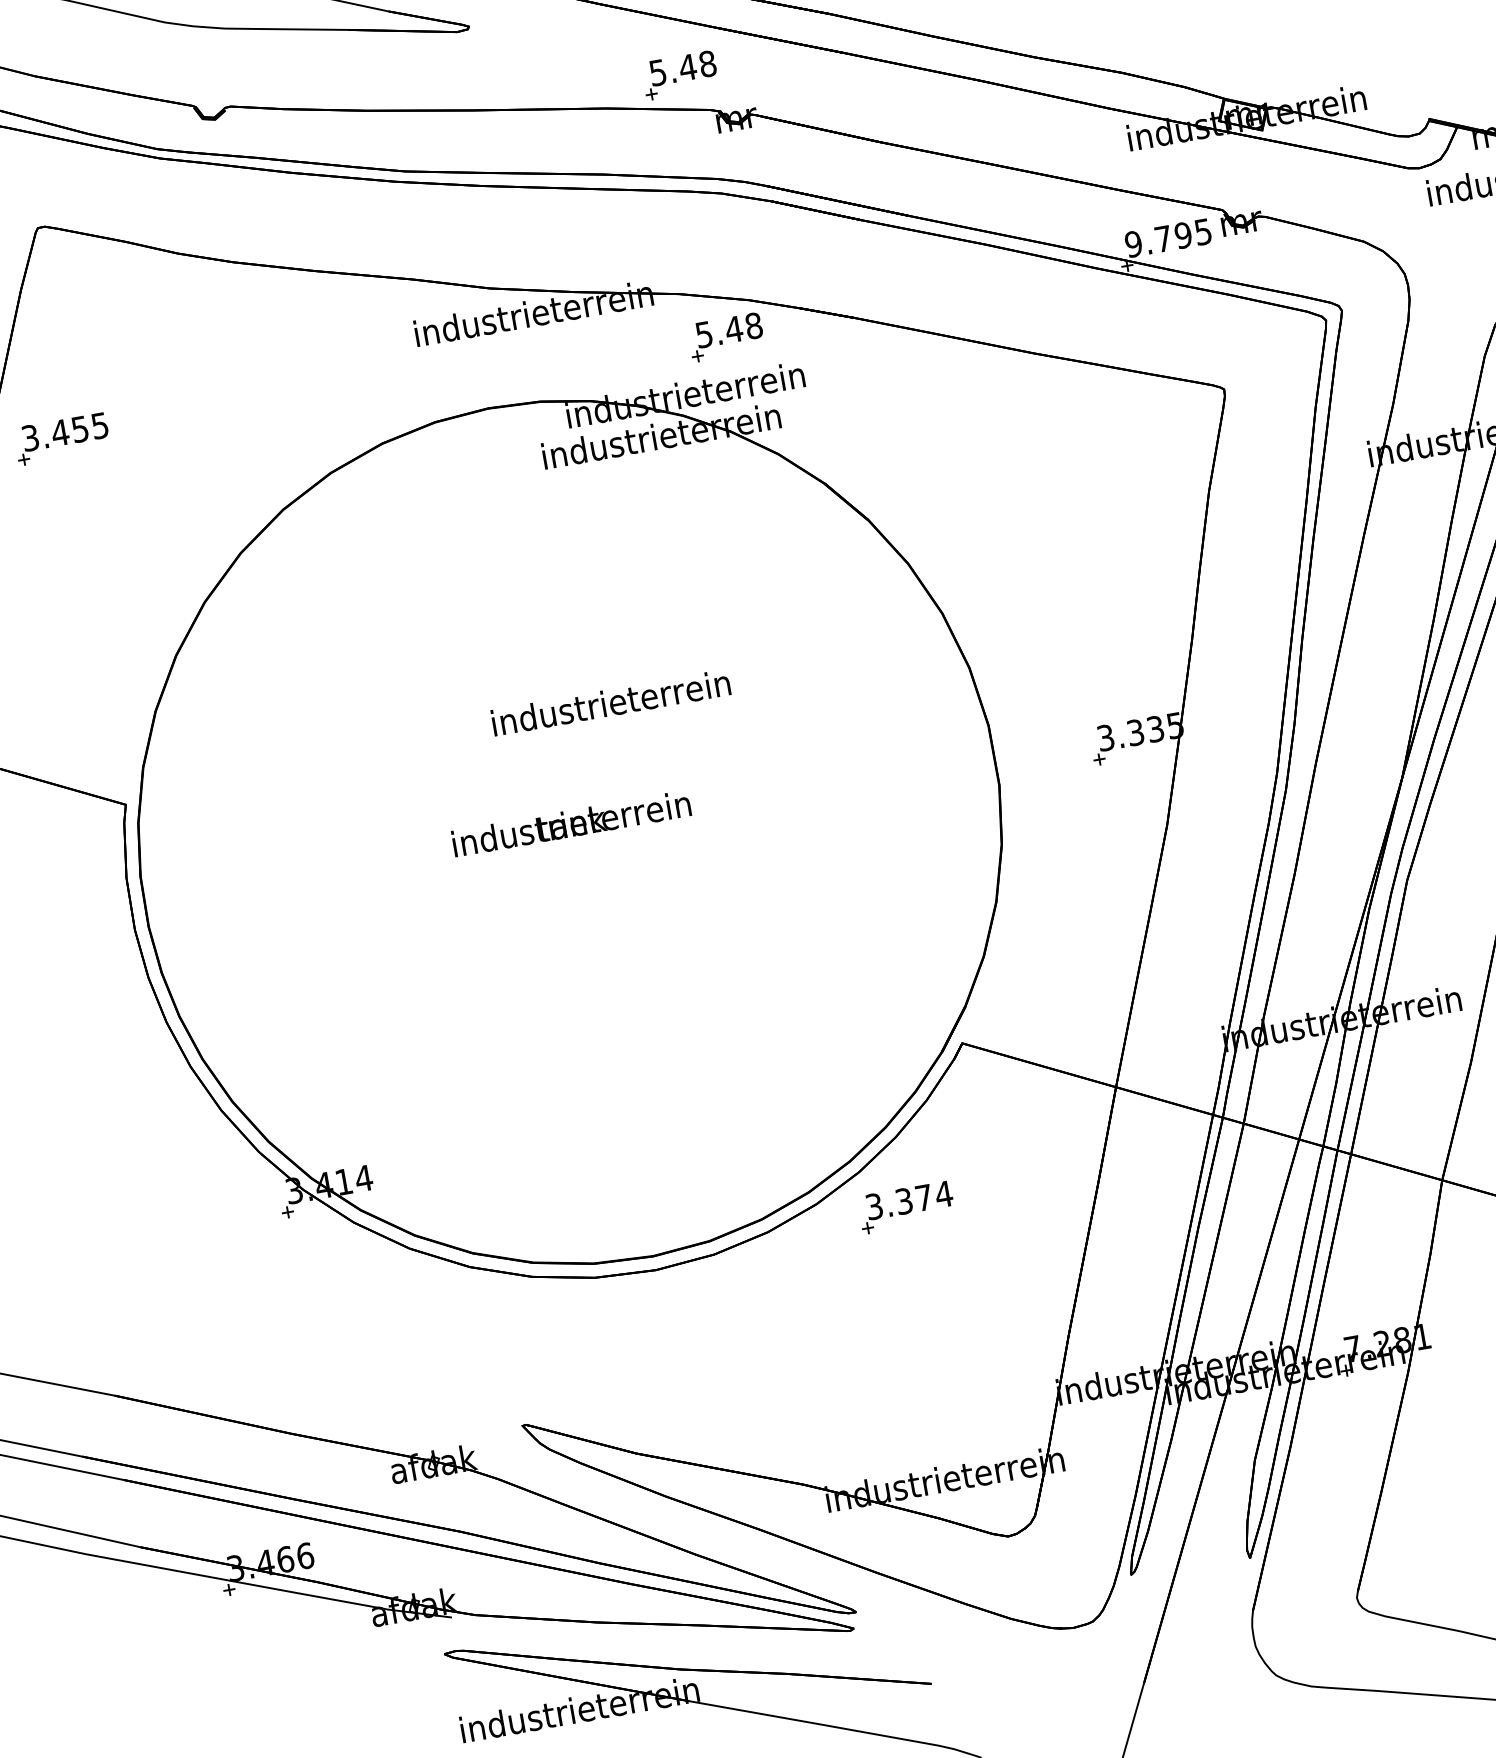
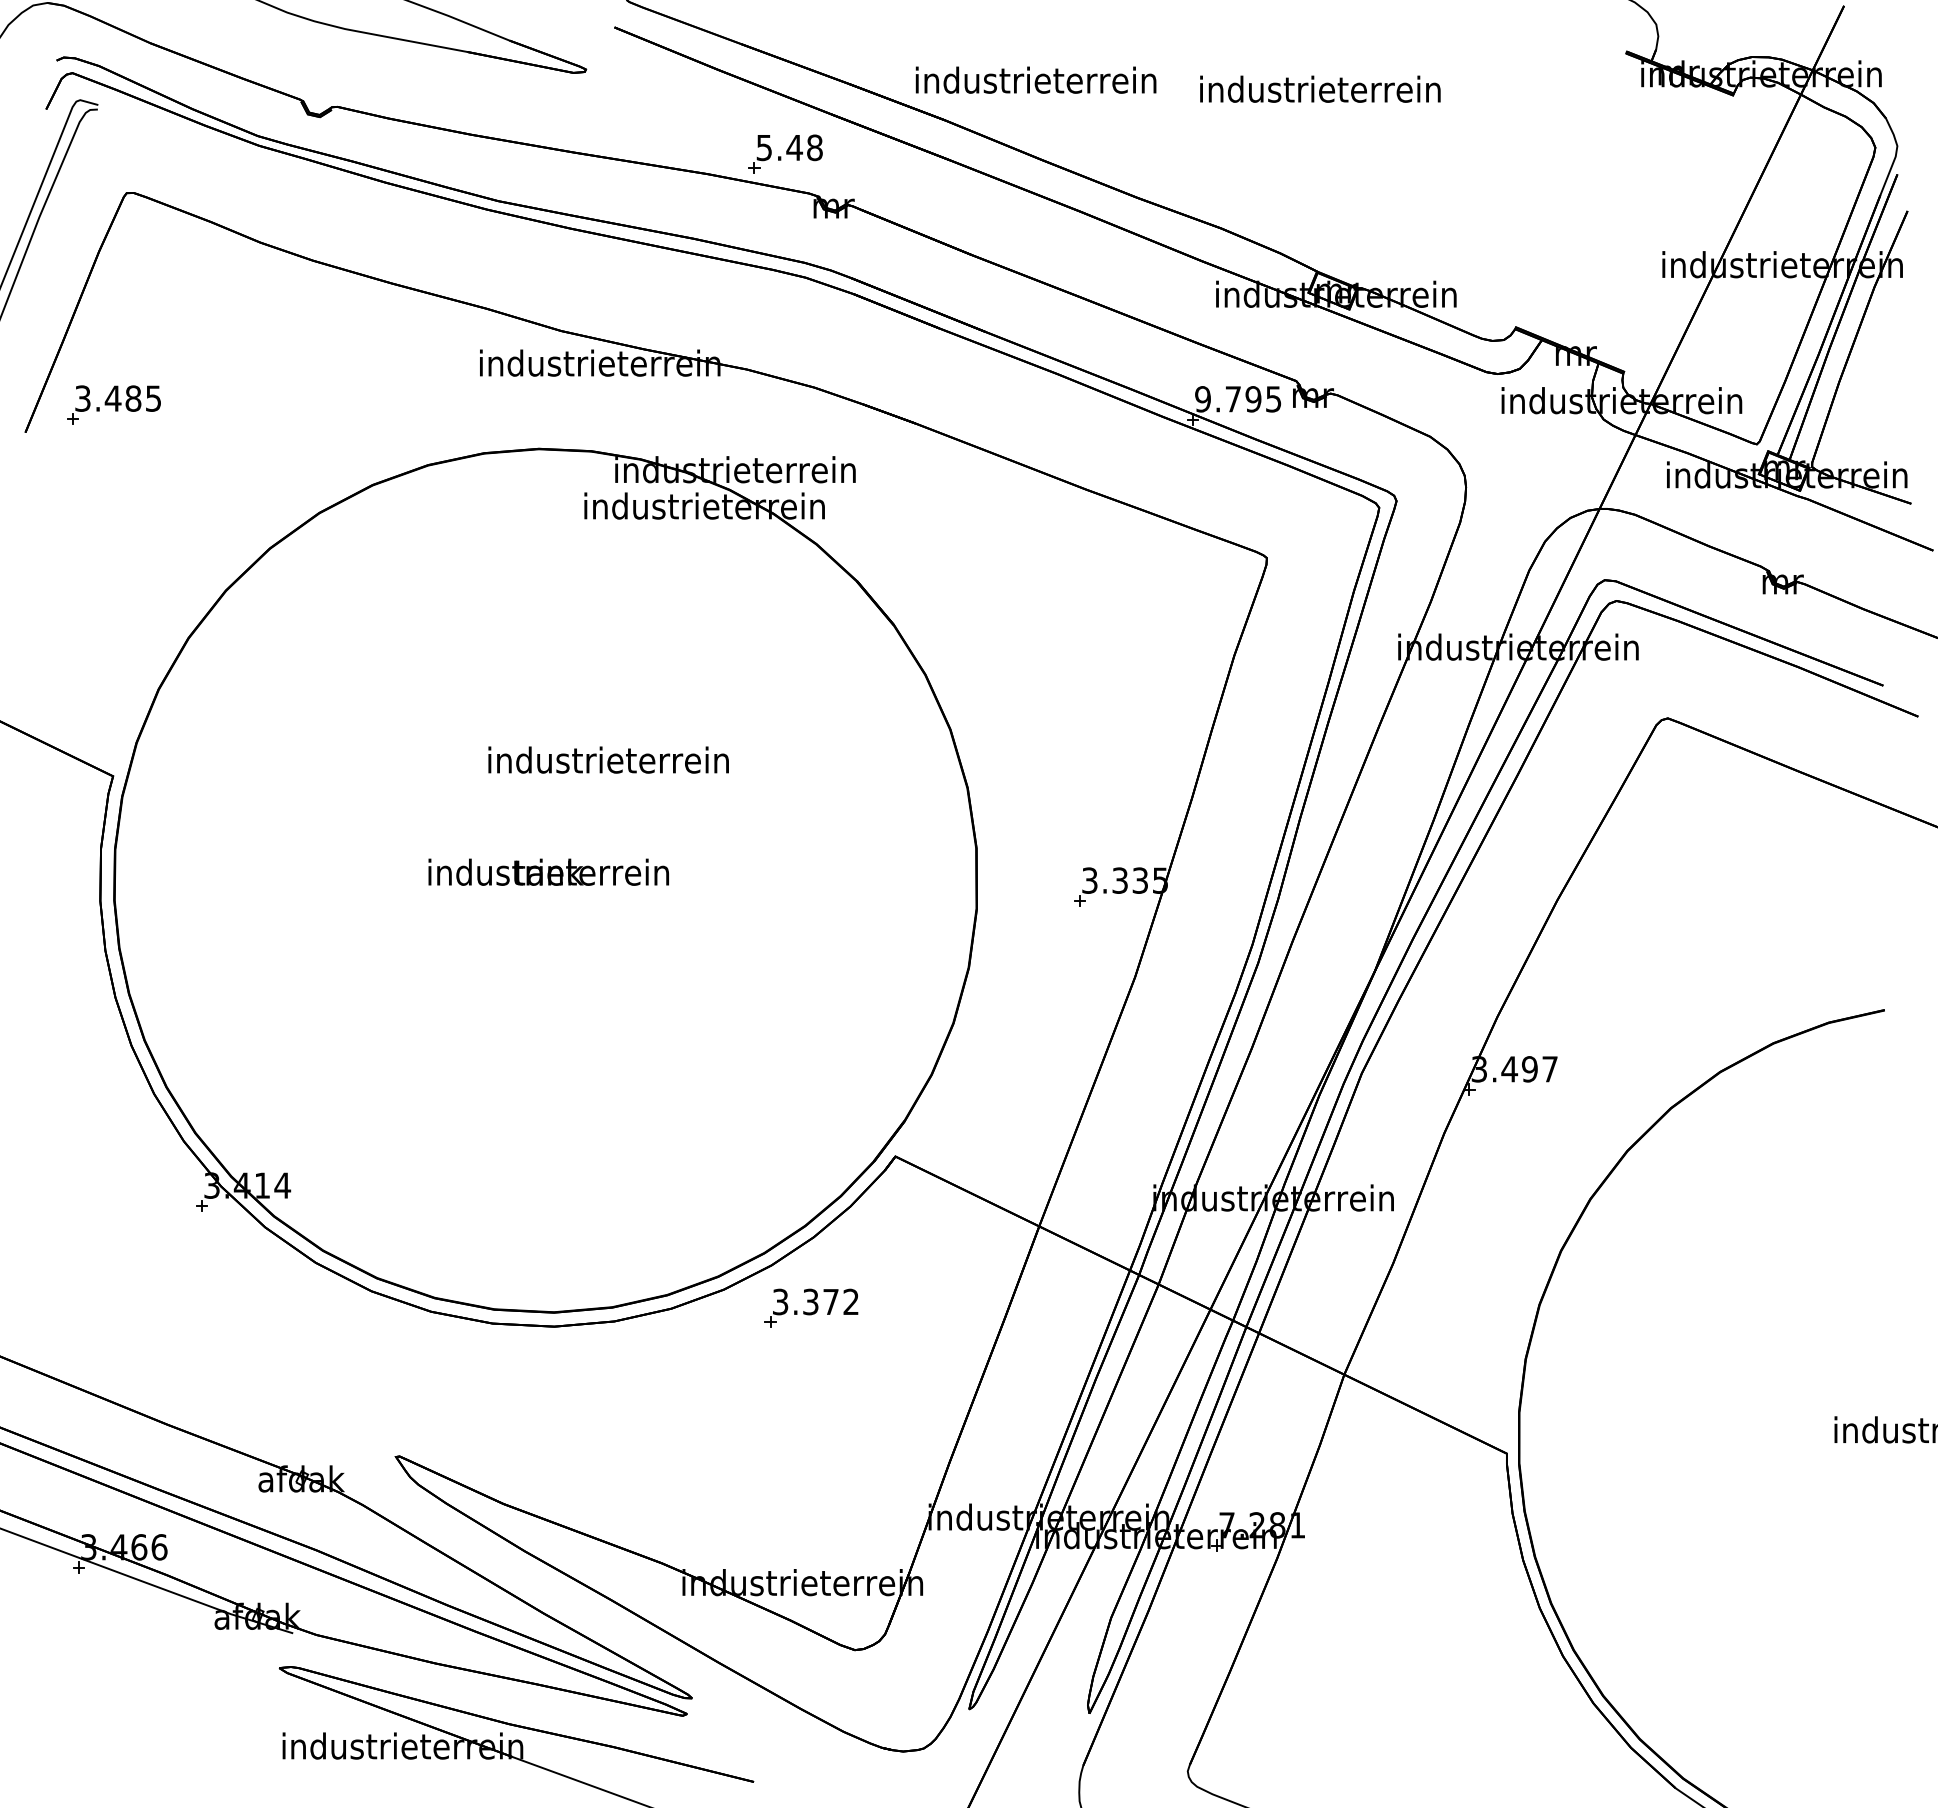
part: (726, 336) -> (785, 419), removed
text: (80, 429) -> (133, 398), 3.455 -> 3.485
text: (943, 1193) -> (850, 1301), 3.374 -> 3.372

